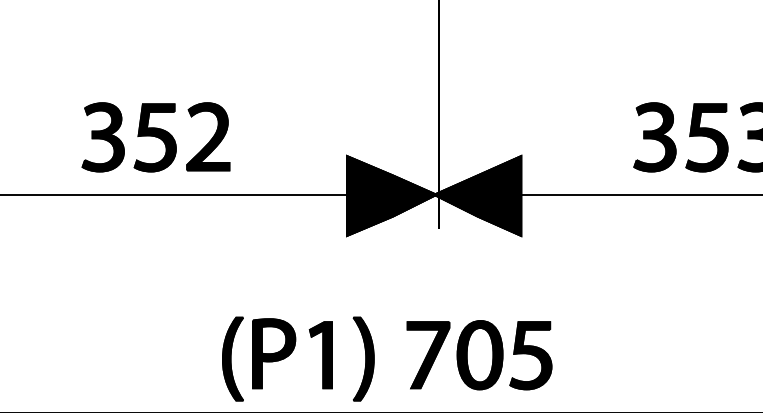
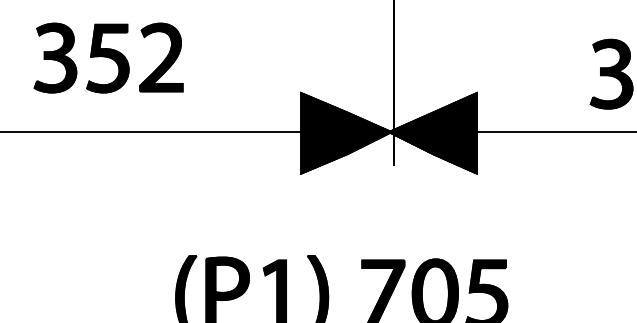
part: (155, 137) -> (108, 58), moved

